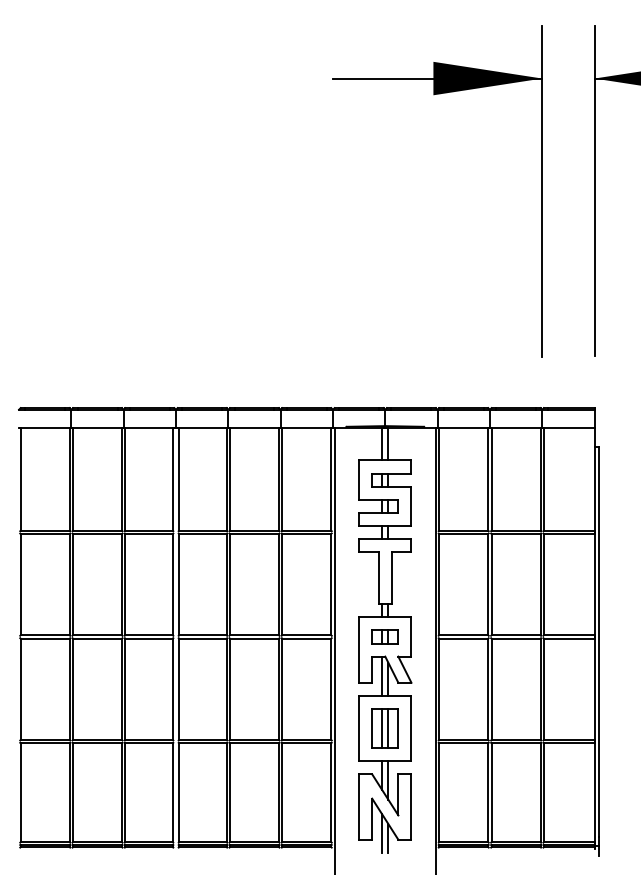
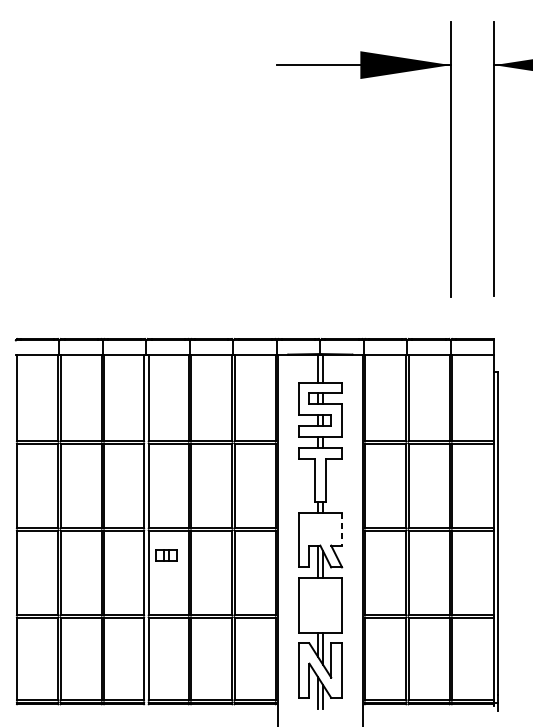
part: (384, 636) -> (165, 554), moved
line: (411, 637) -> (342, 529), solid -> dashed
part: (384, 728) -> (319, 605), removed

